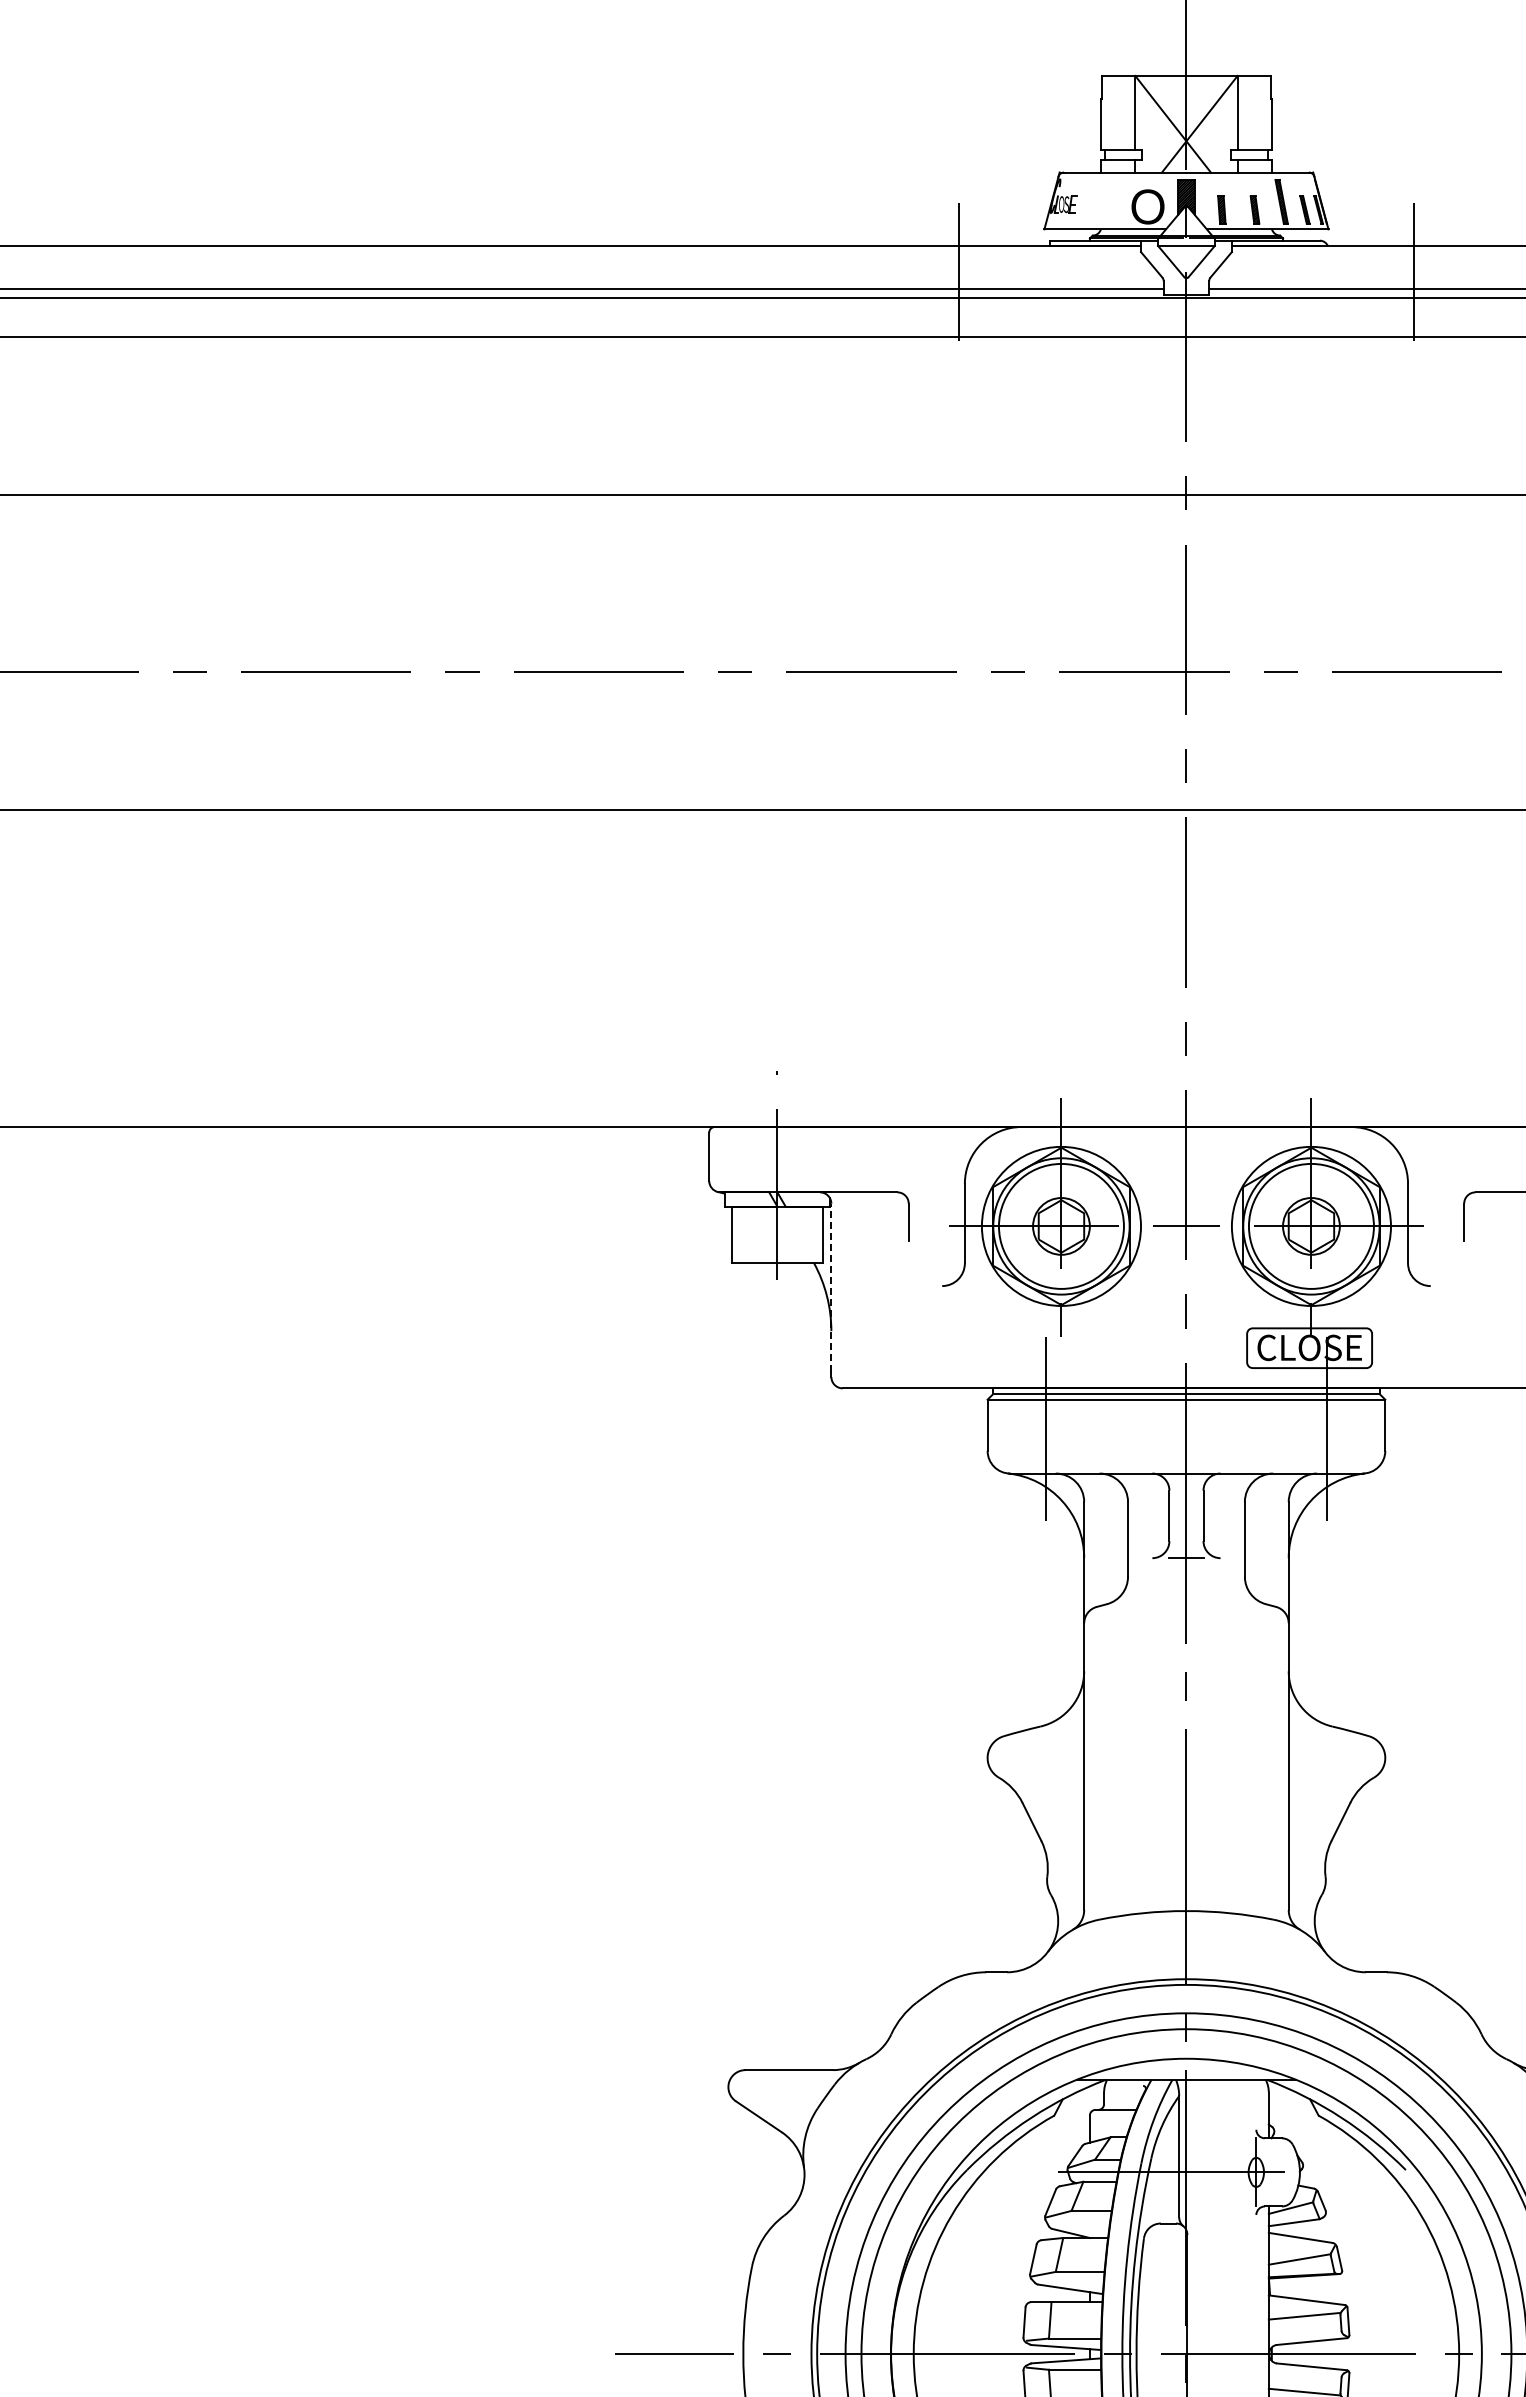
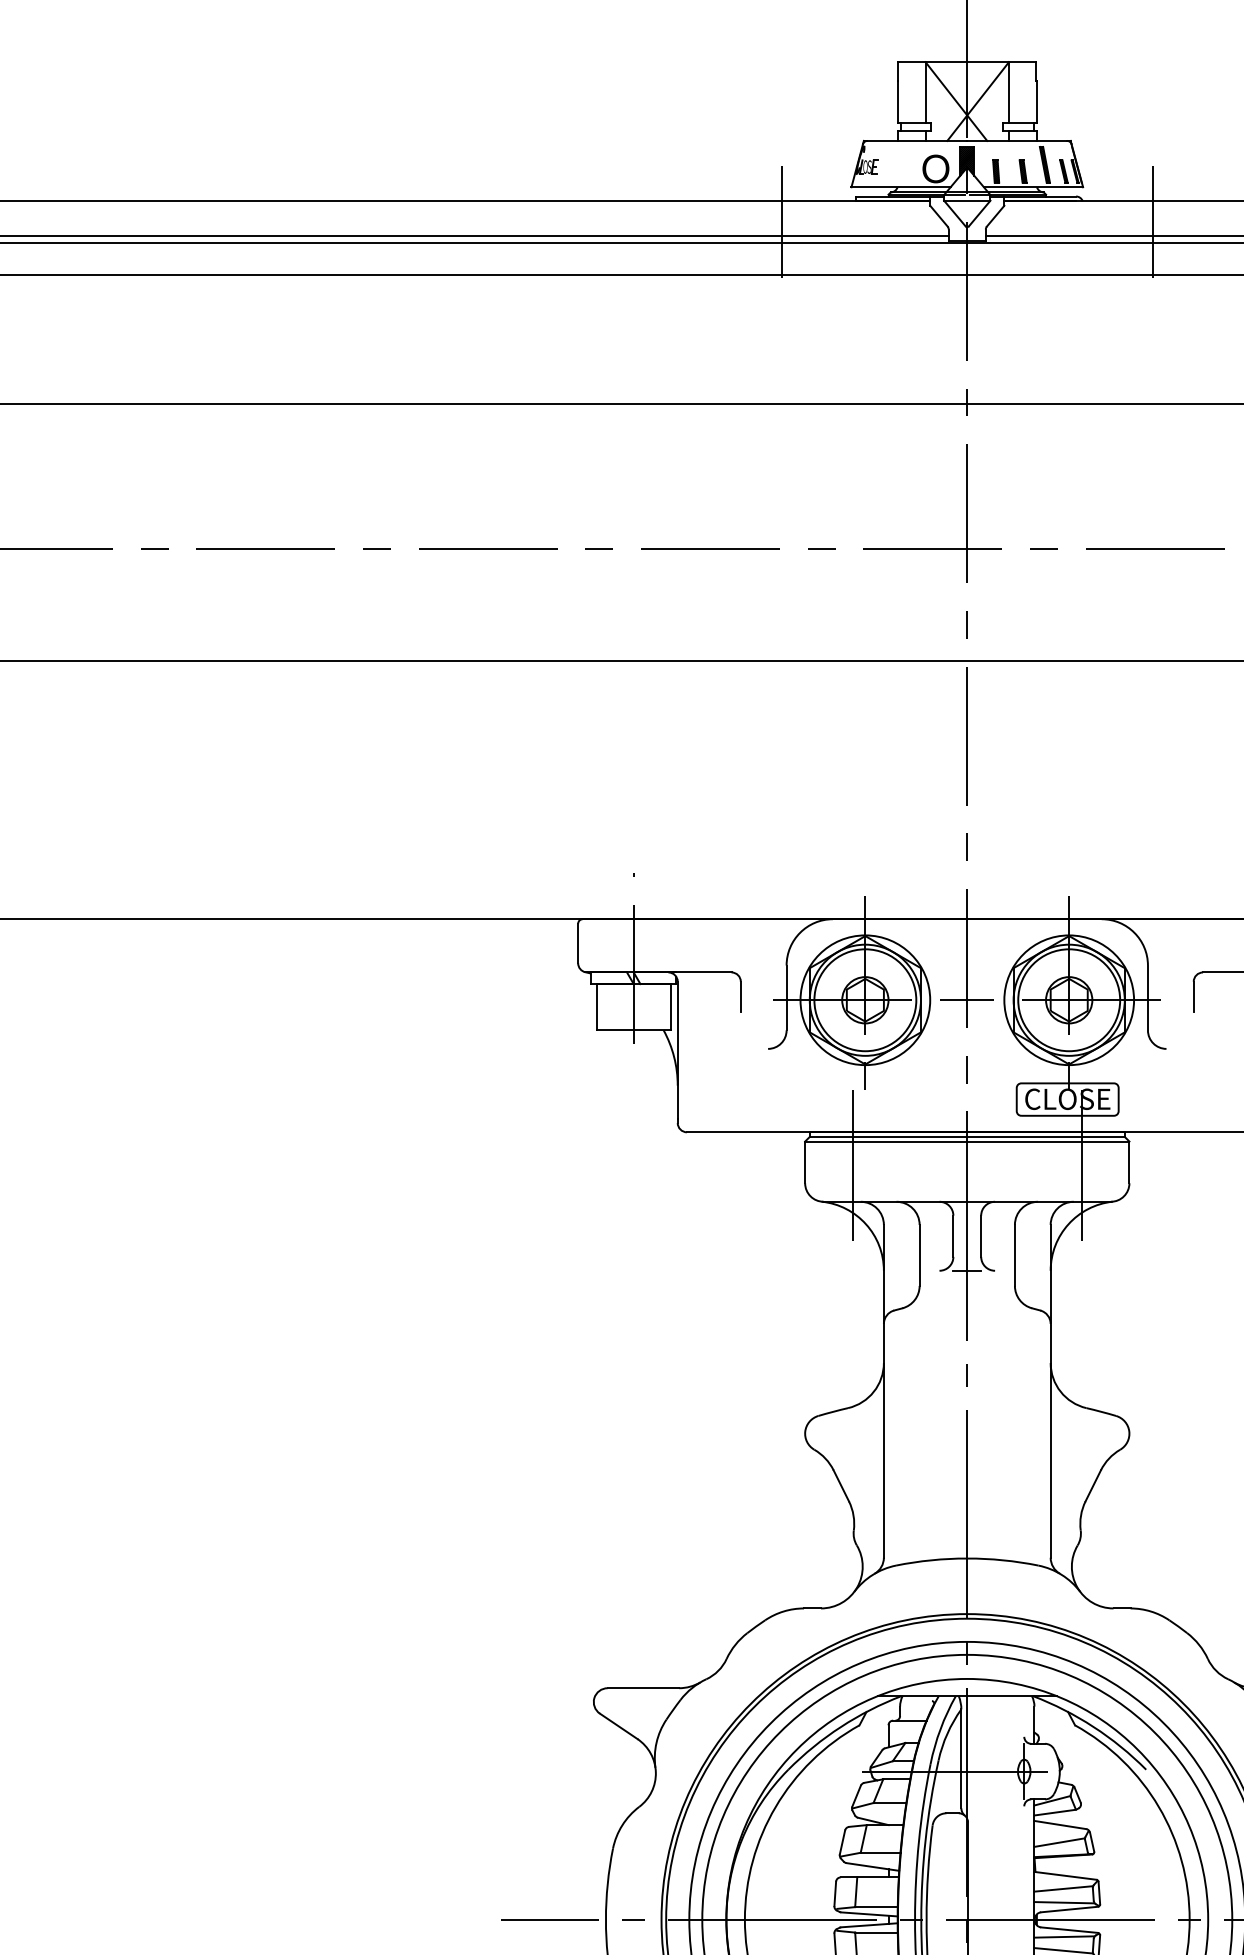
line: (831, 1287) -> (677, 1050), dashed -> solid
line: (1304, 2332) -> (1063, 1902), added
line: (1304, 2375) -> (1063, 1937), added

